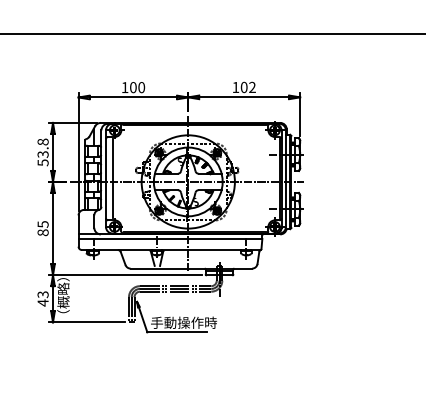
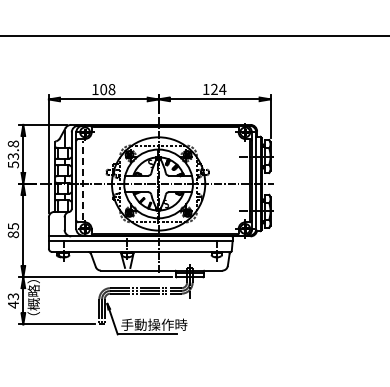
text: (141, 87) -> (111, 89), 100 -> 108
text: (248, 87) -> (218, 89), 102 -> 124
line: (112, 178) -> (82, 180), solid -> dashed

